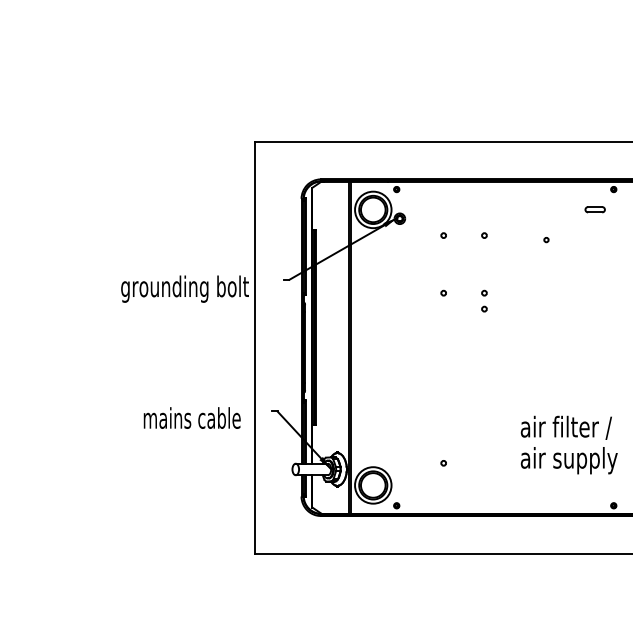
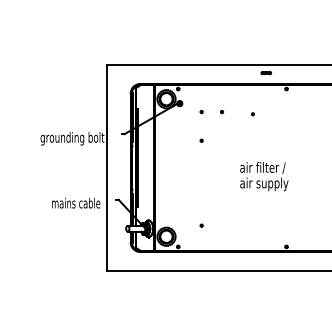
part: (593, 210) -> (265, 73), moved
part: (485, 300) -> (222, 144), removed
text: (569, 444) -> (264, 176), moved

